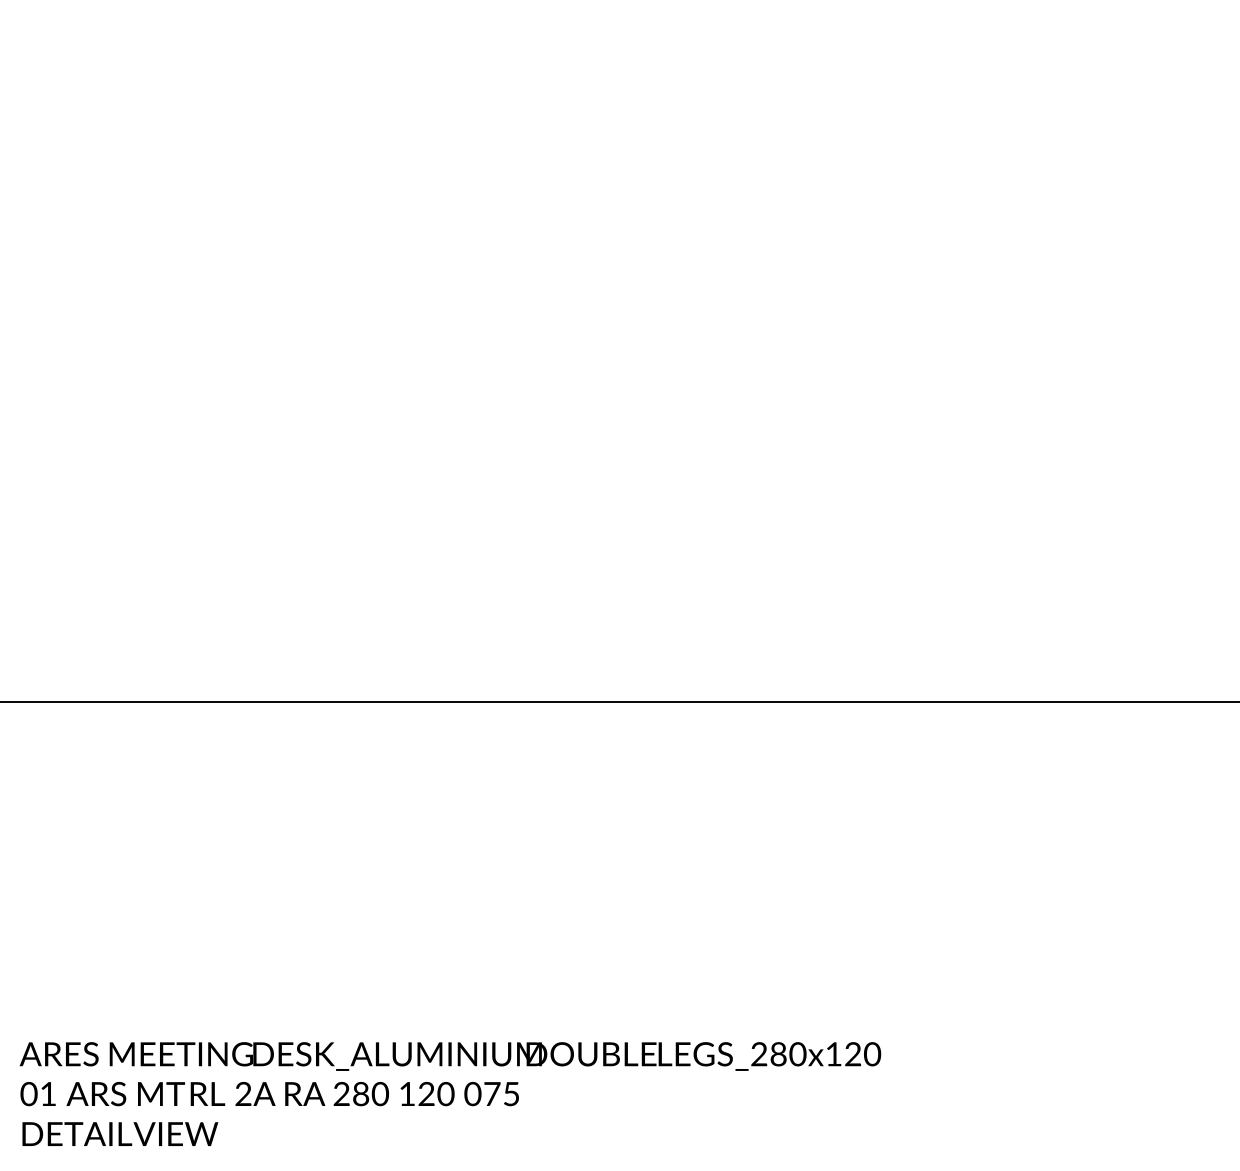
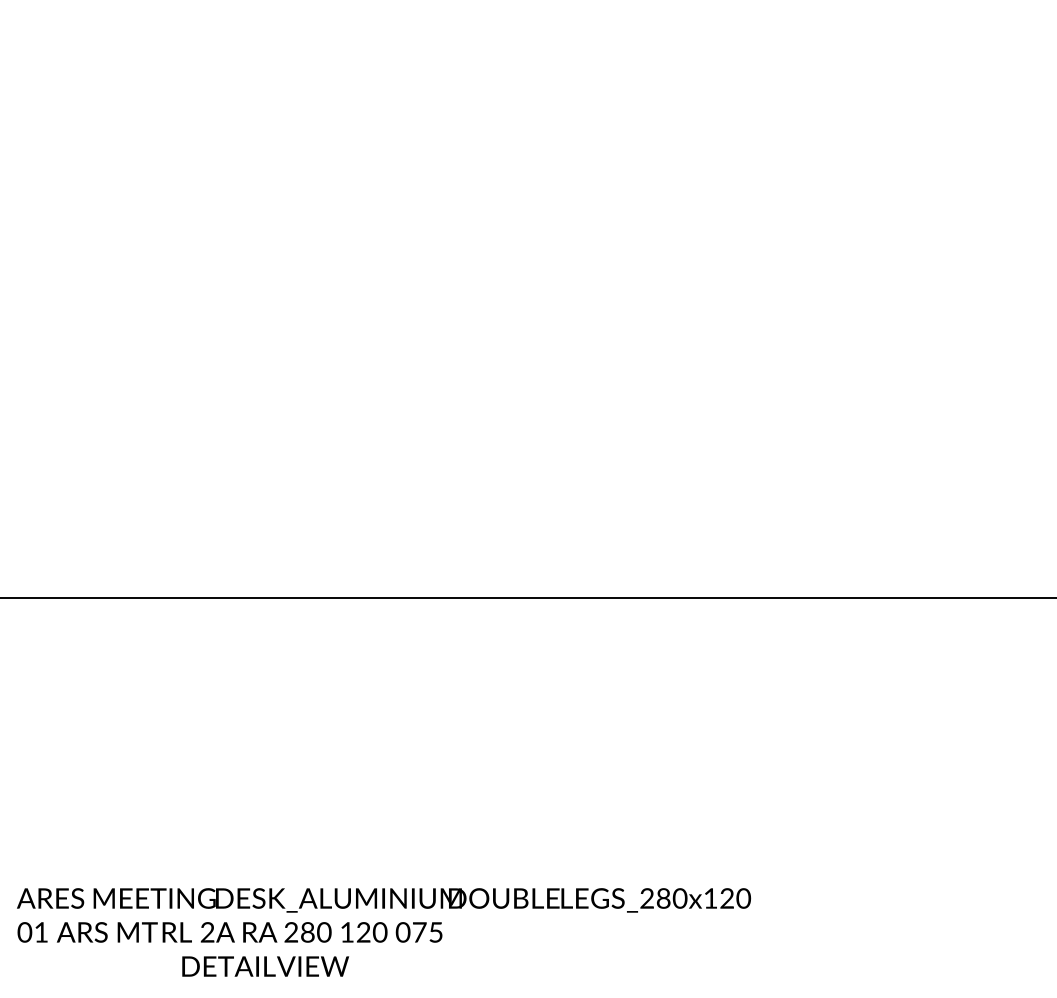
text: (120, 1134) -> (265, 966), moved

